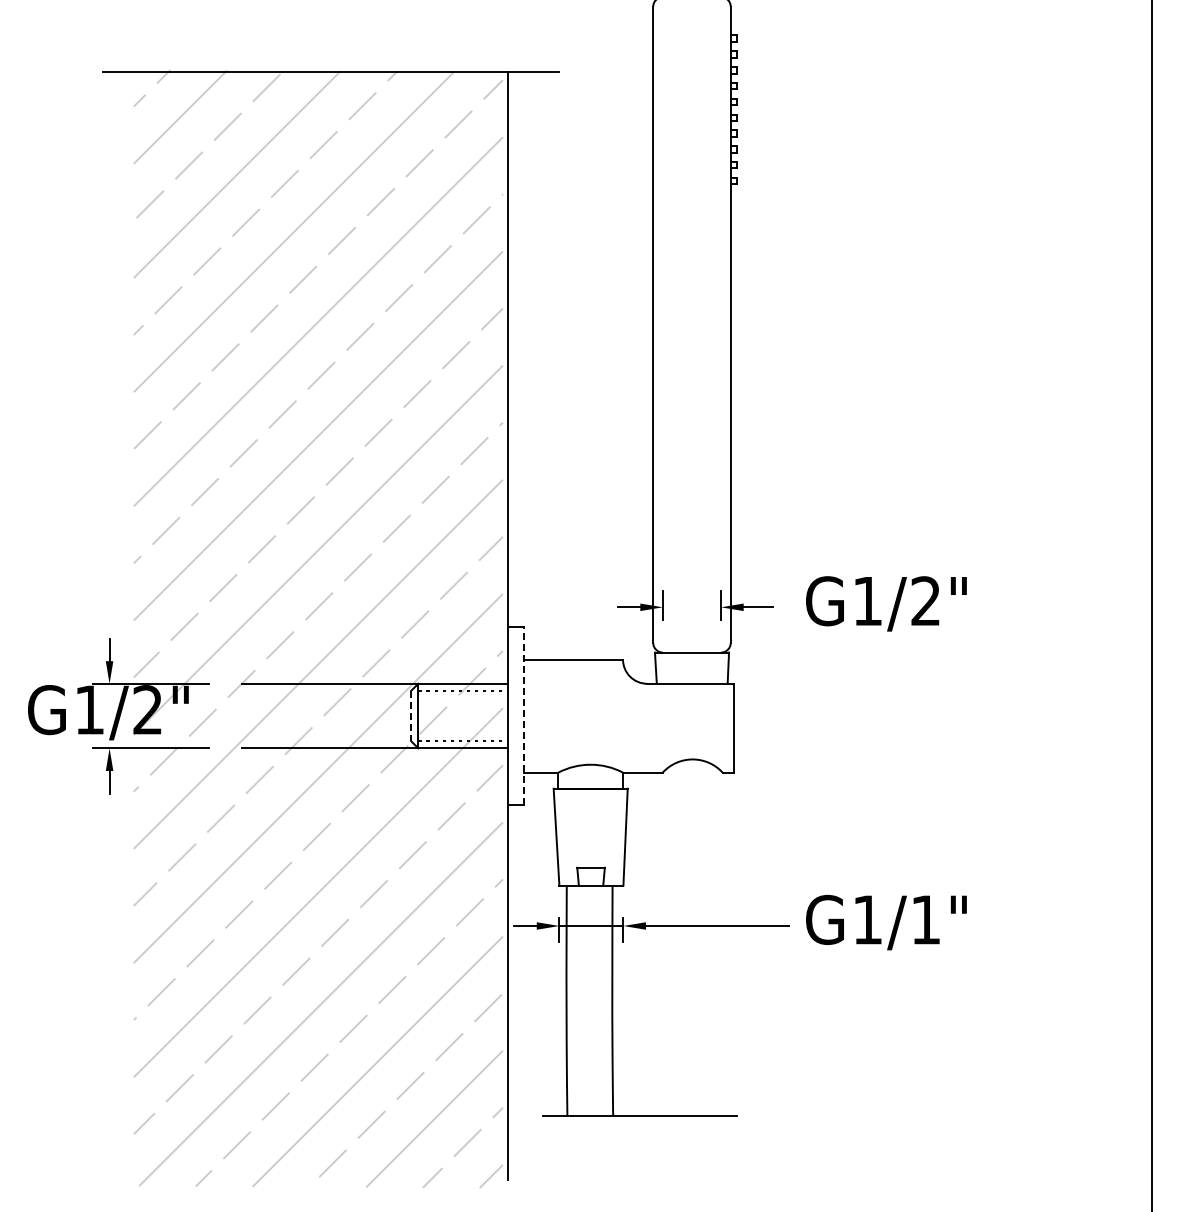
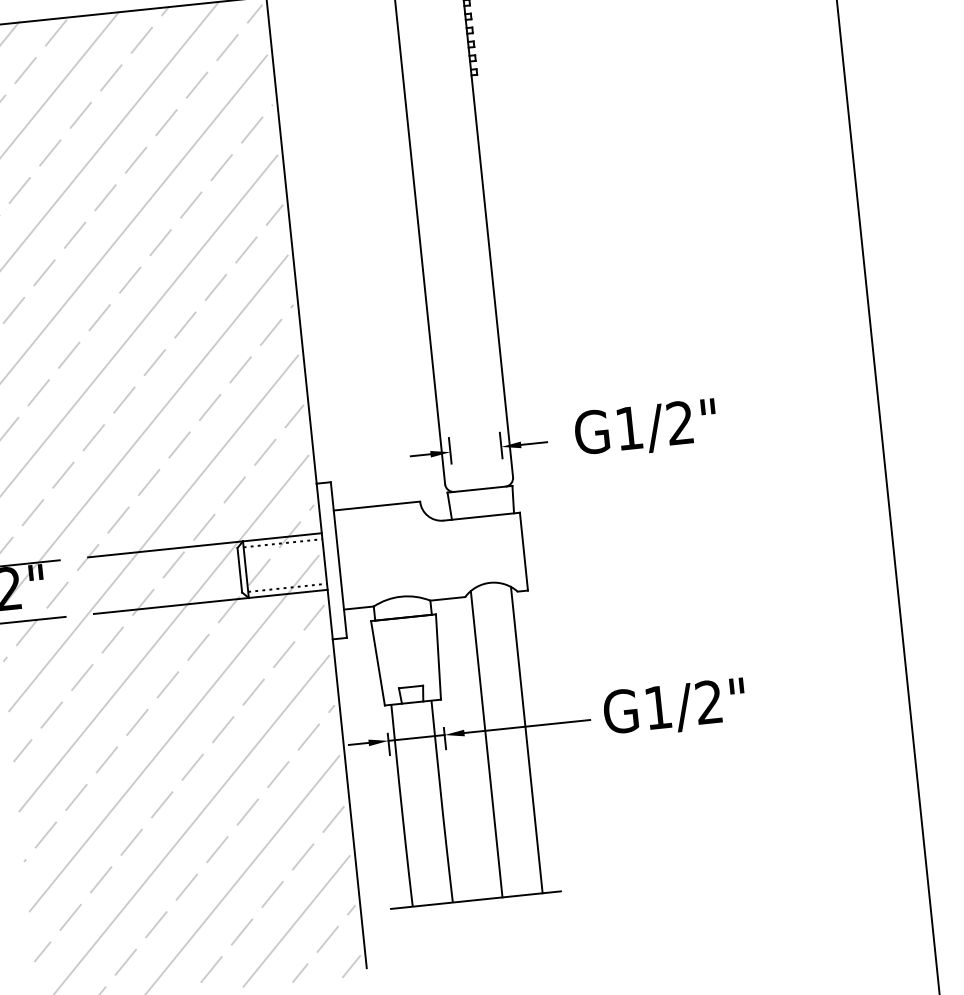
line: (411, 716) -> (239, 570), dashed -> solid
line: (524, 716) -> (338, 560), dashed -> solid
text: (925, 919) -> (708, 702), G1/1" -> G1/2"
line: (669, 941) -> (486, 744), added
line: (715, 941) -> (526, 740), added

